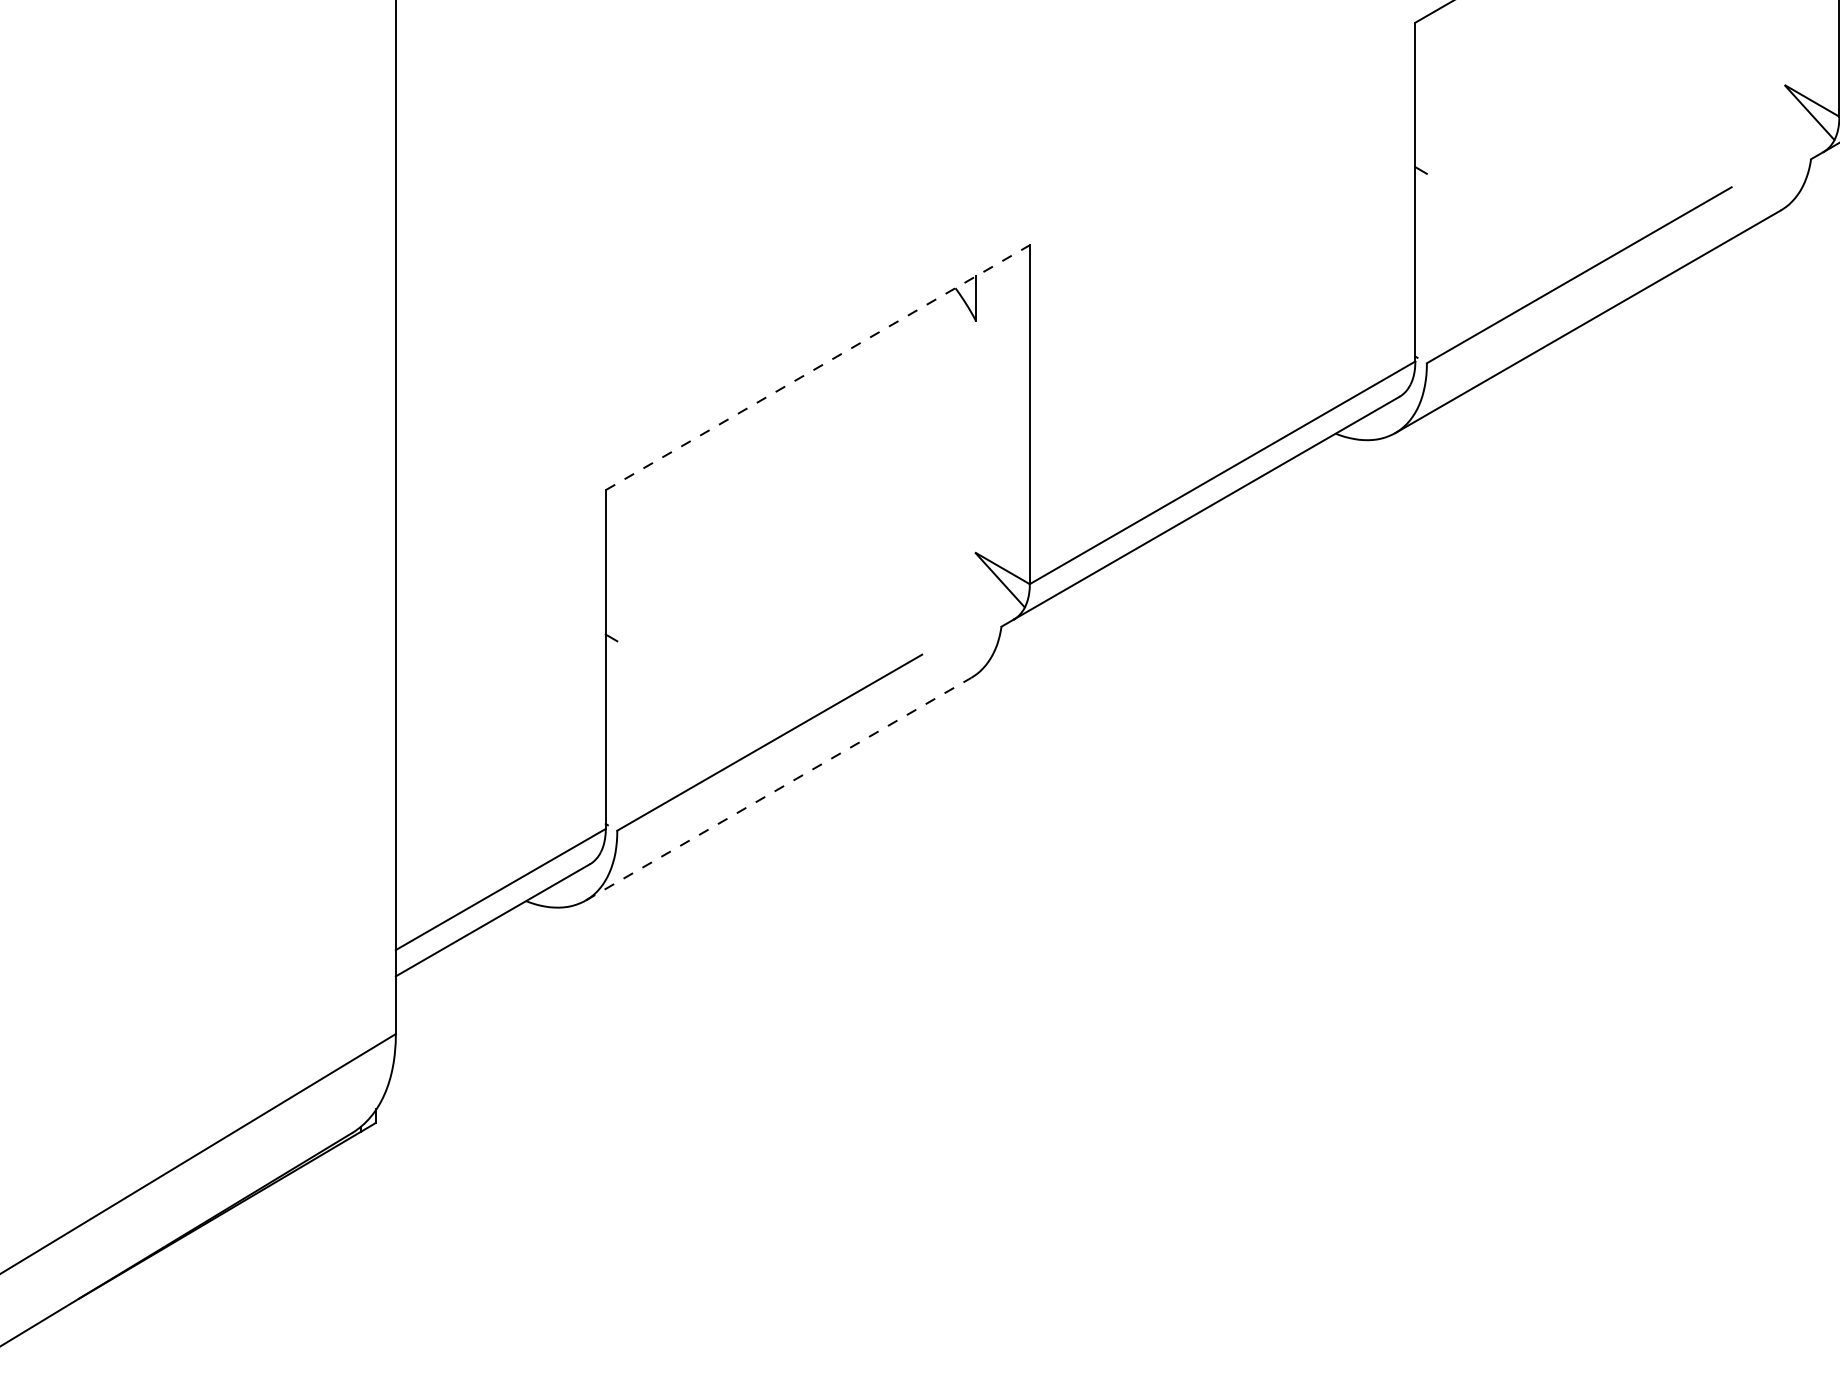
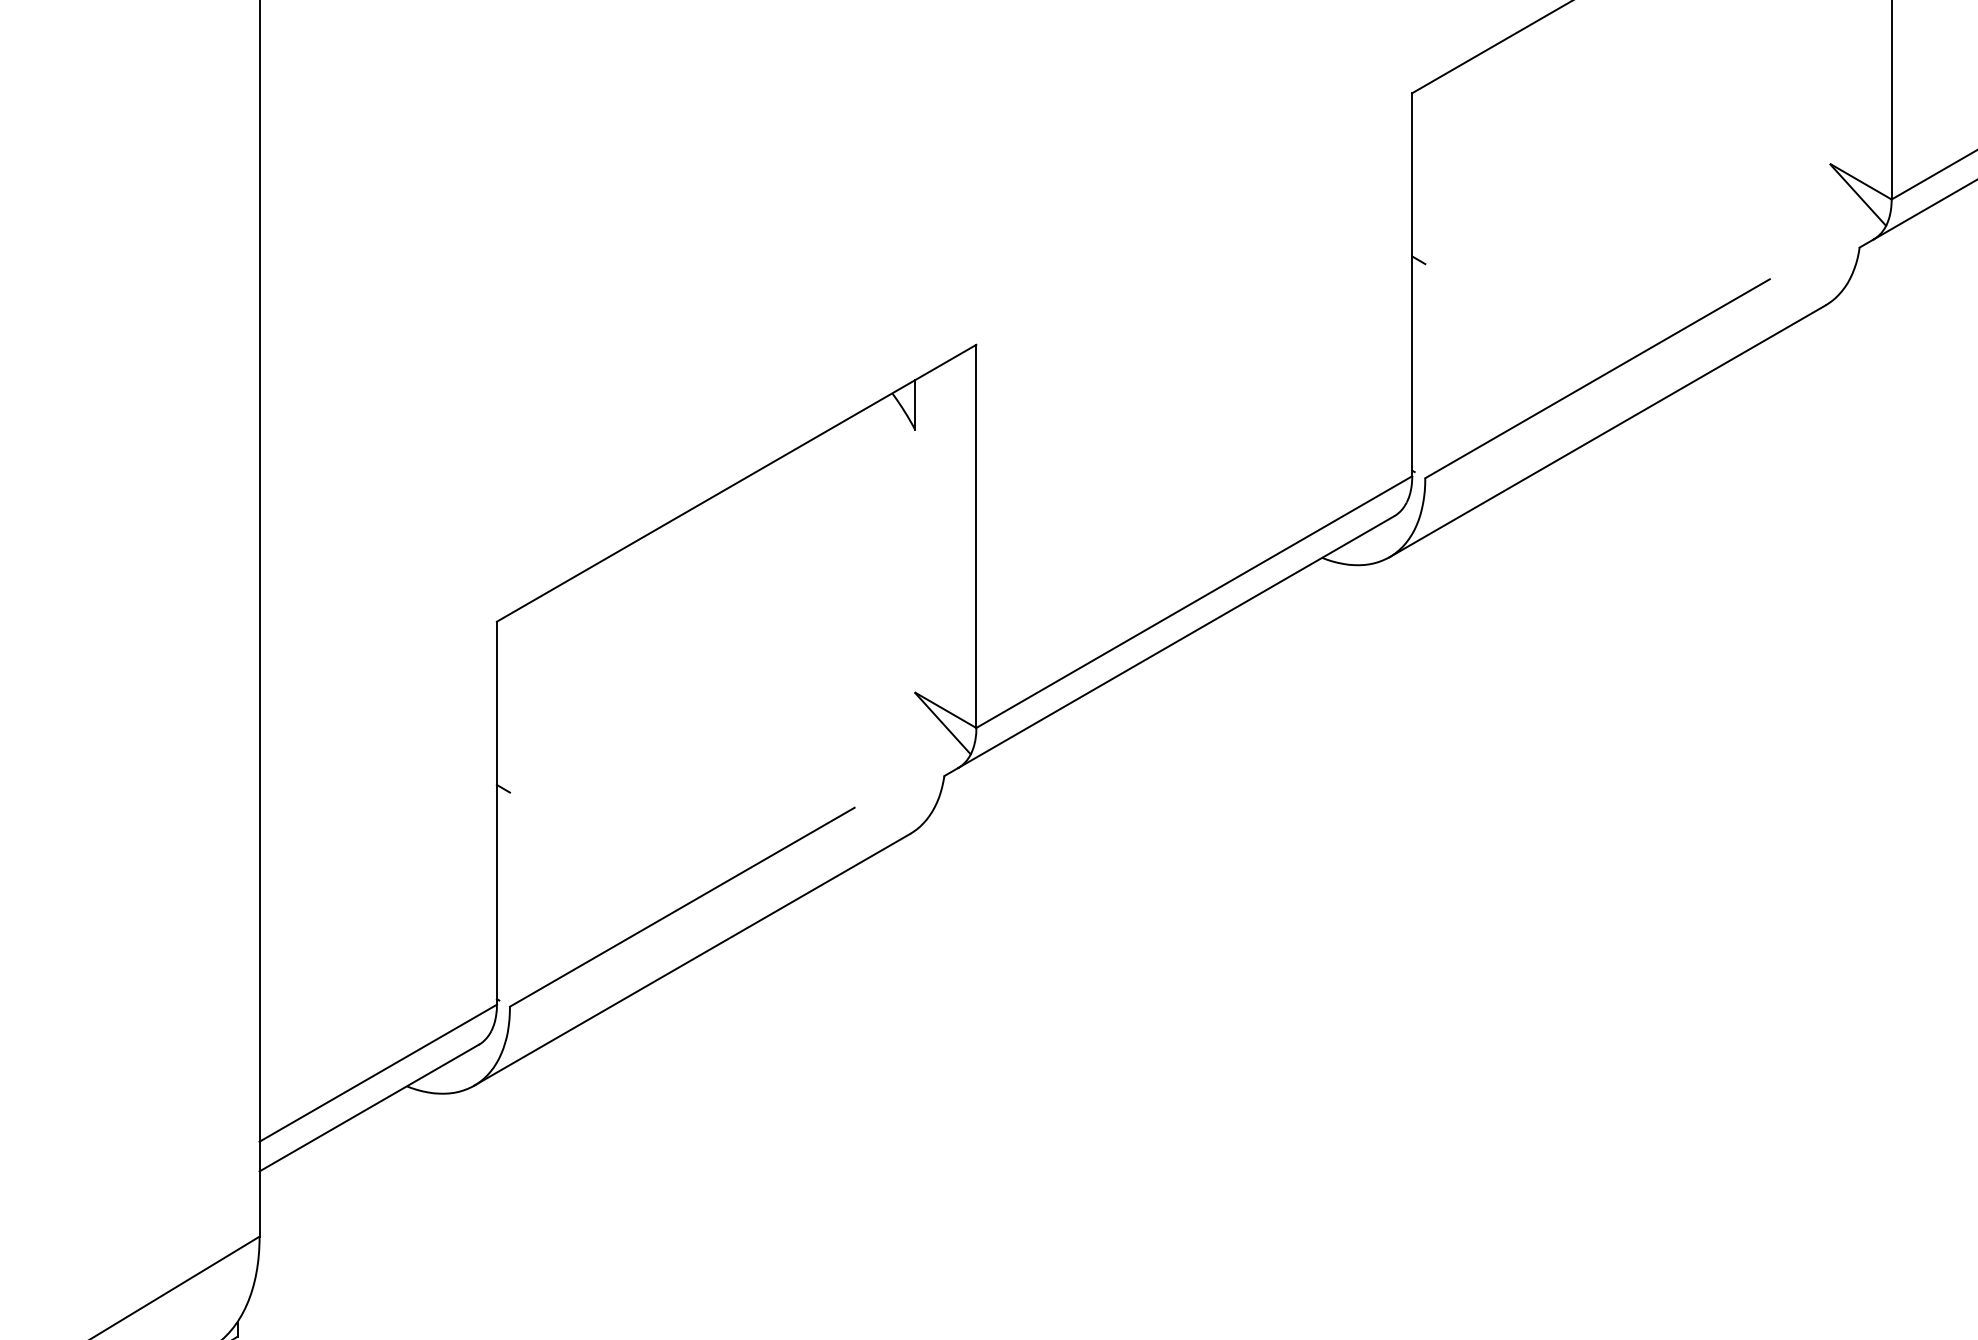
line: (817, 367) -> (736, 483), dashed -> solid
line: (778, 789) -> (692, 960), dashed -> solid

